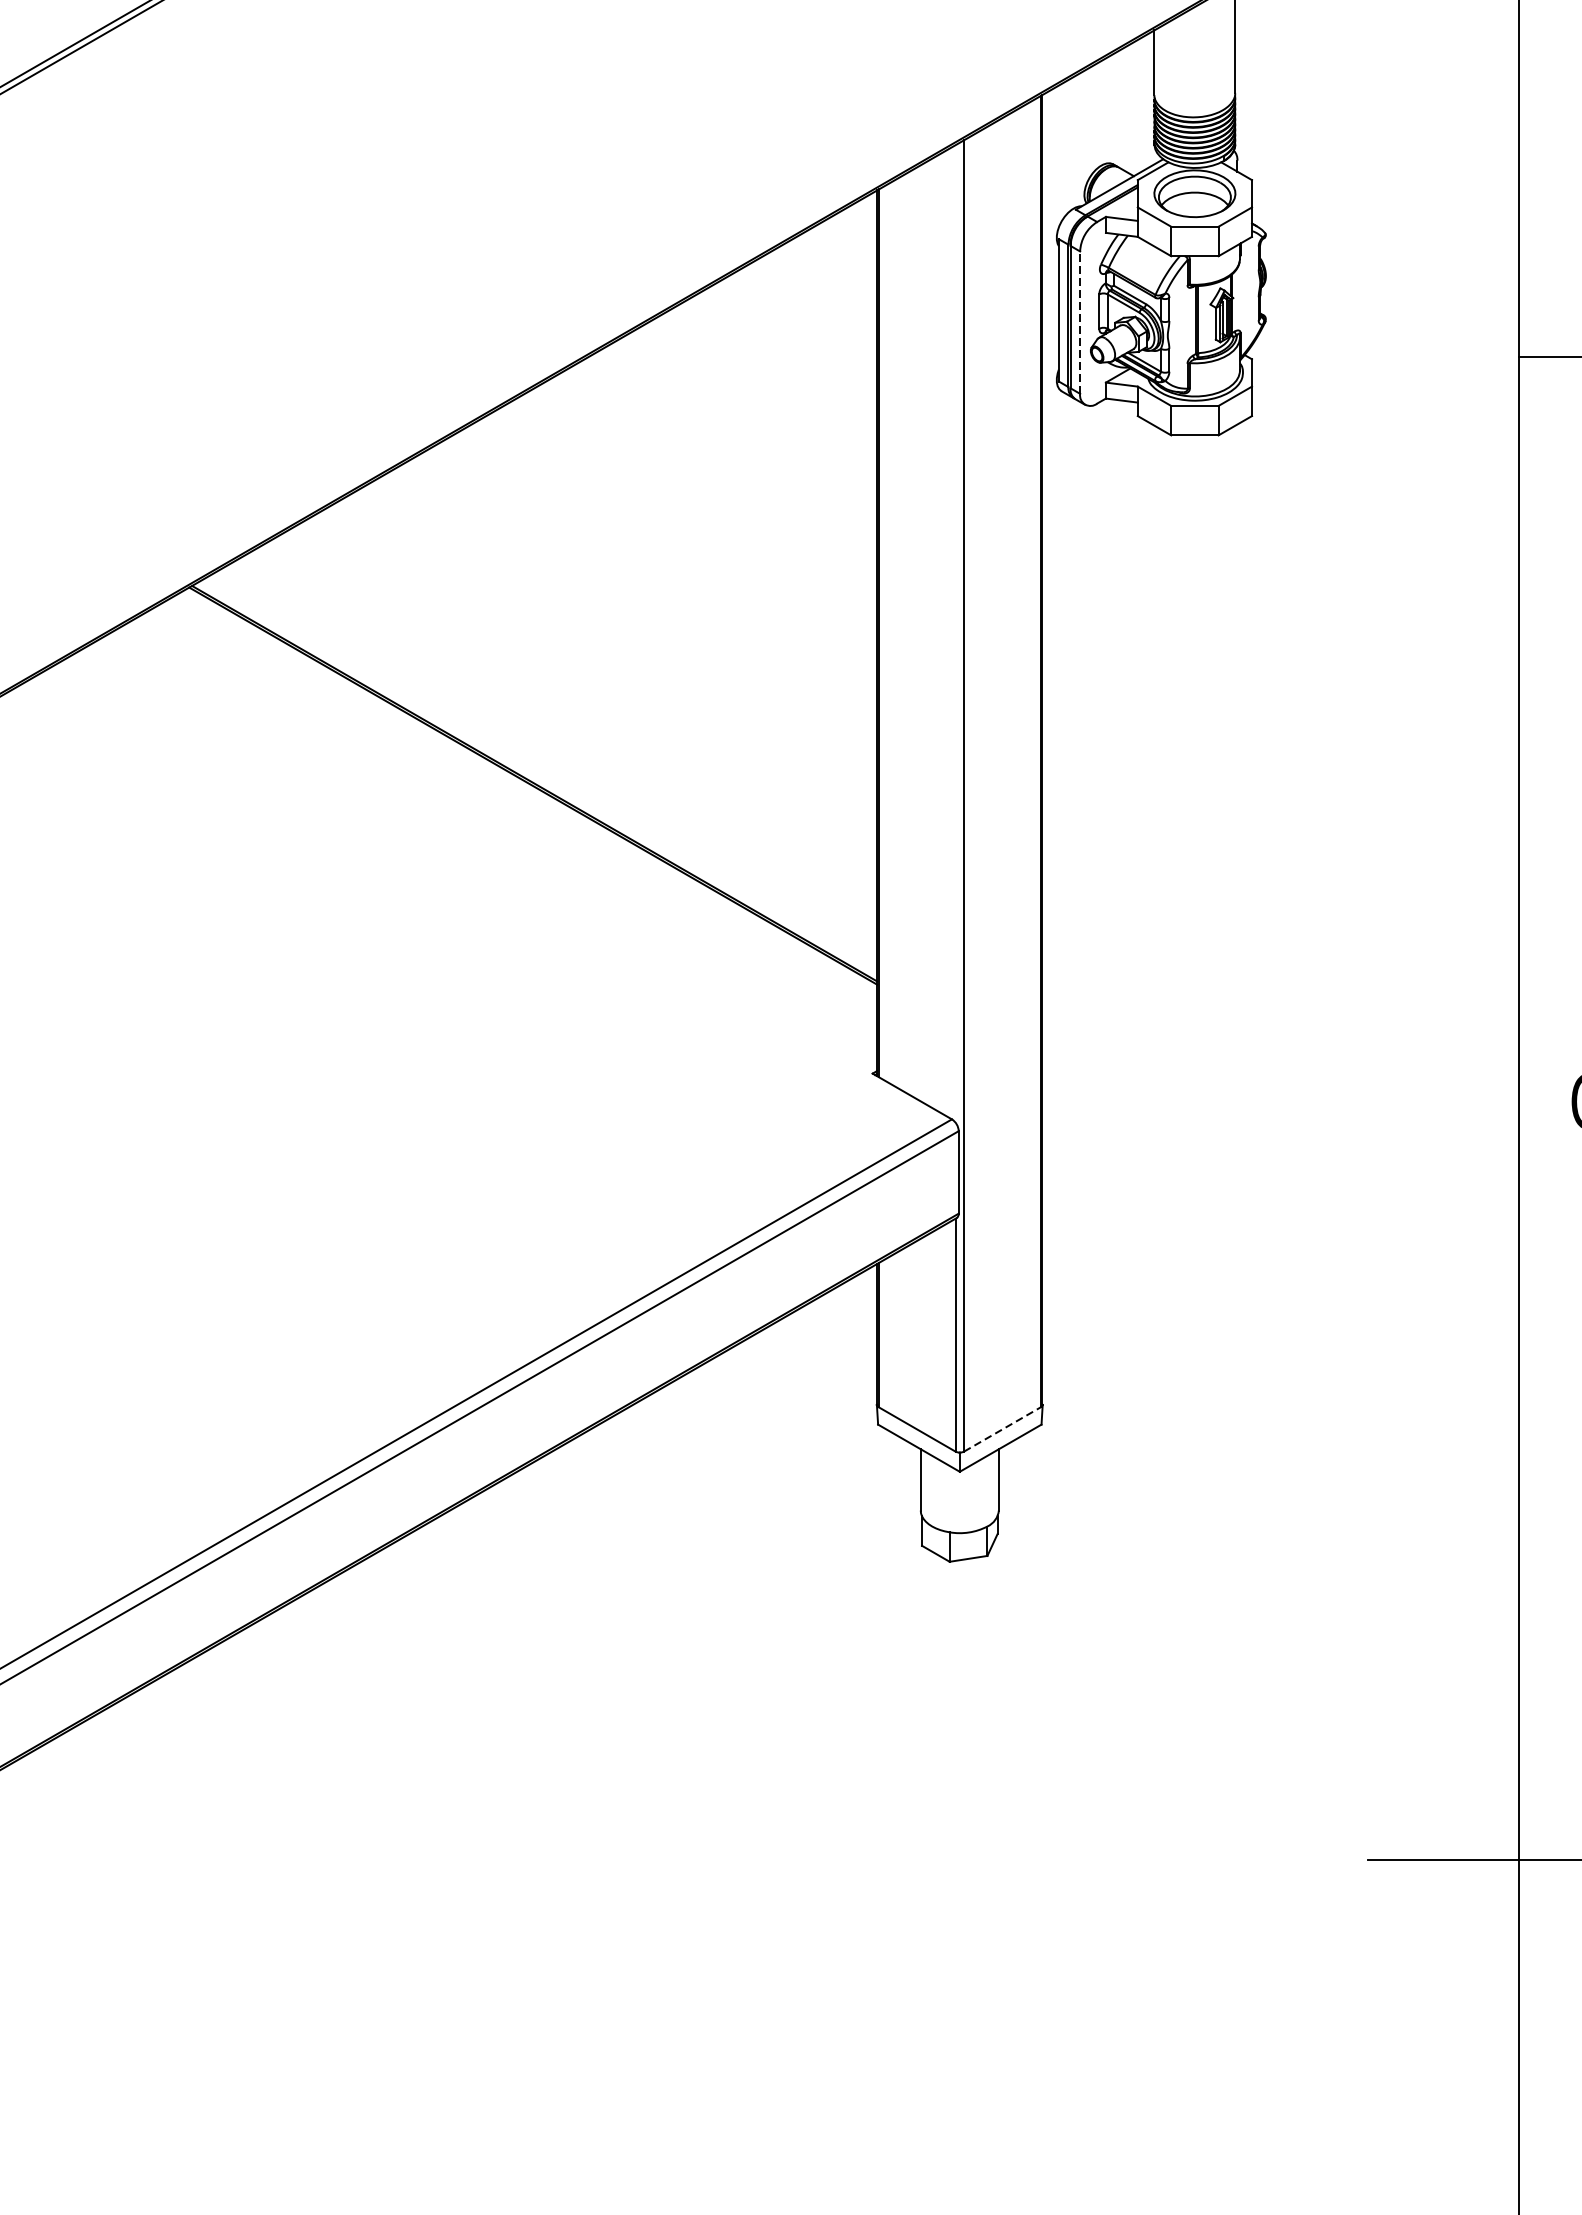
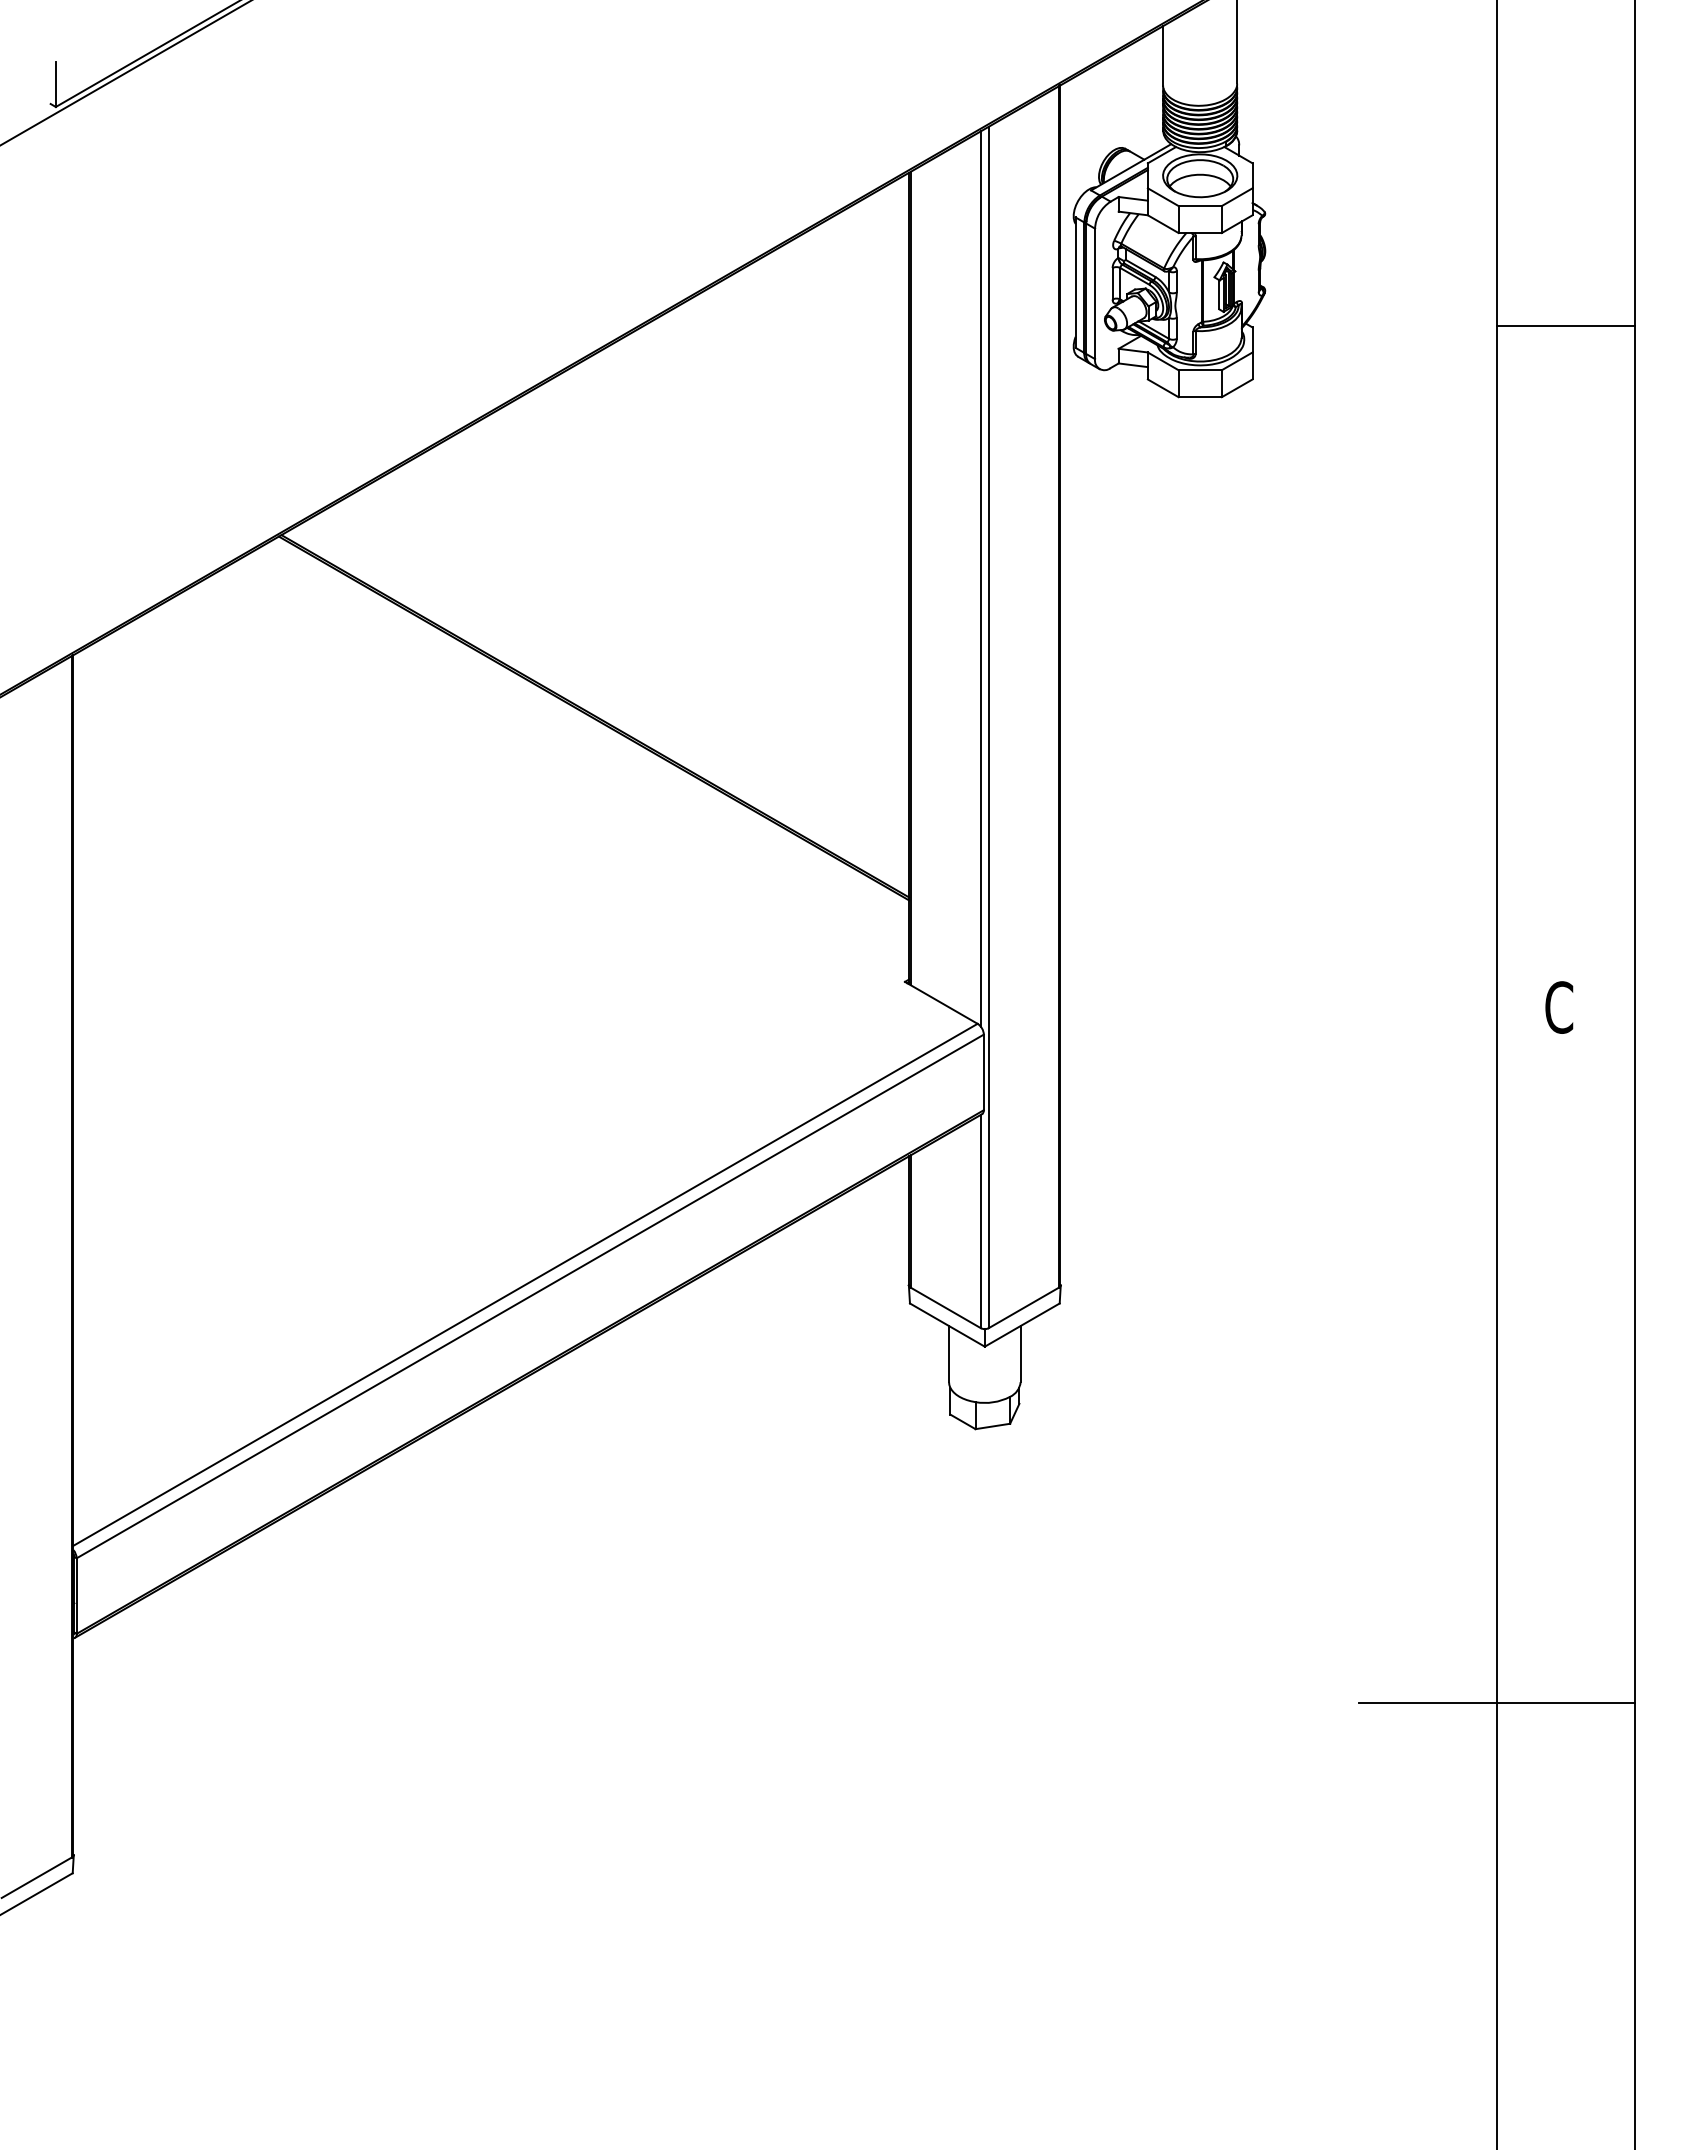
line: (1080, 322) -> (1095, 293), dashed -> solid
line: (955, 633) -> (980, 578), added
line: (1003, 1429) -> (1024, 1307), dashed -> solid

